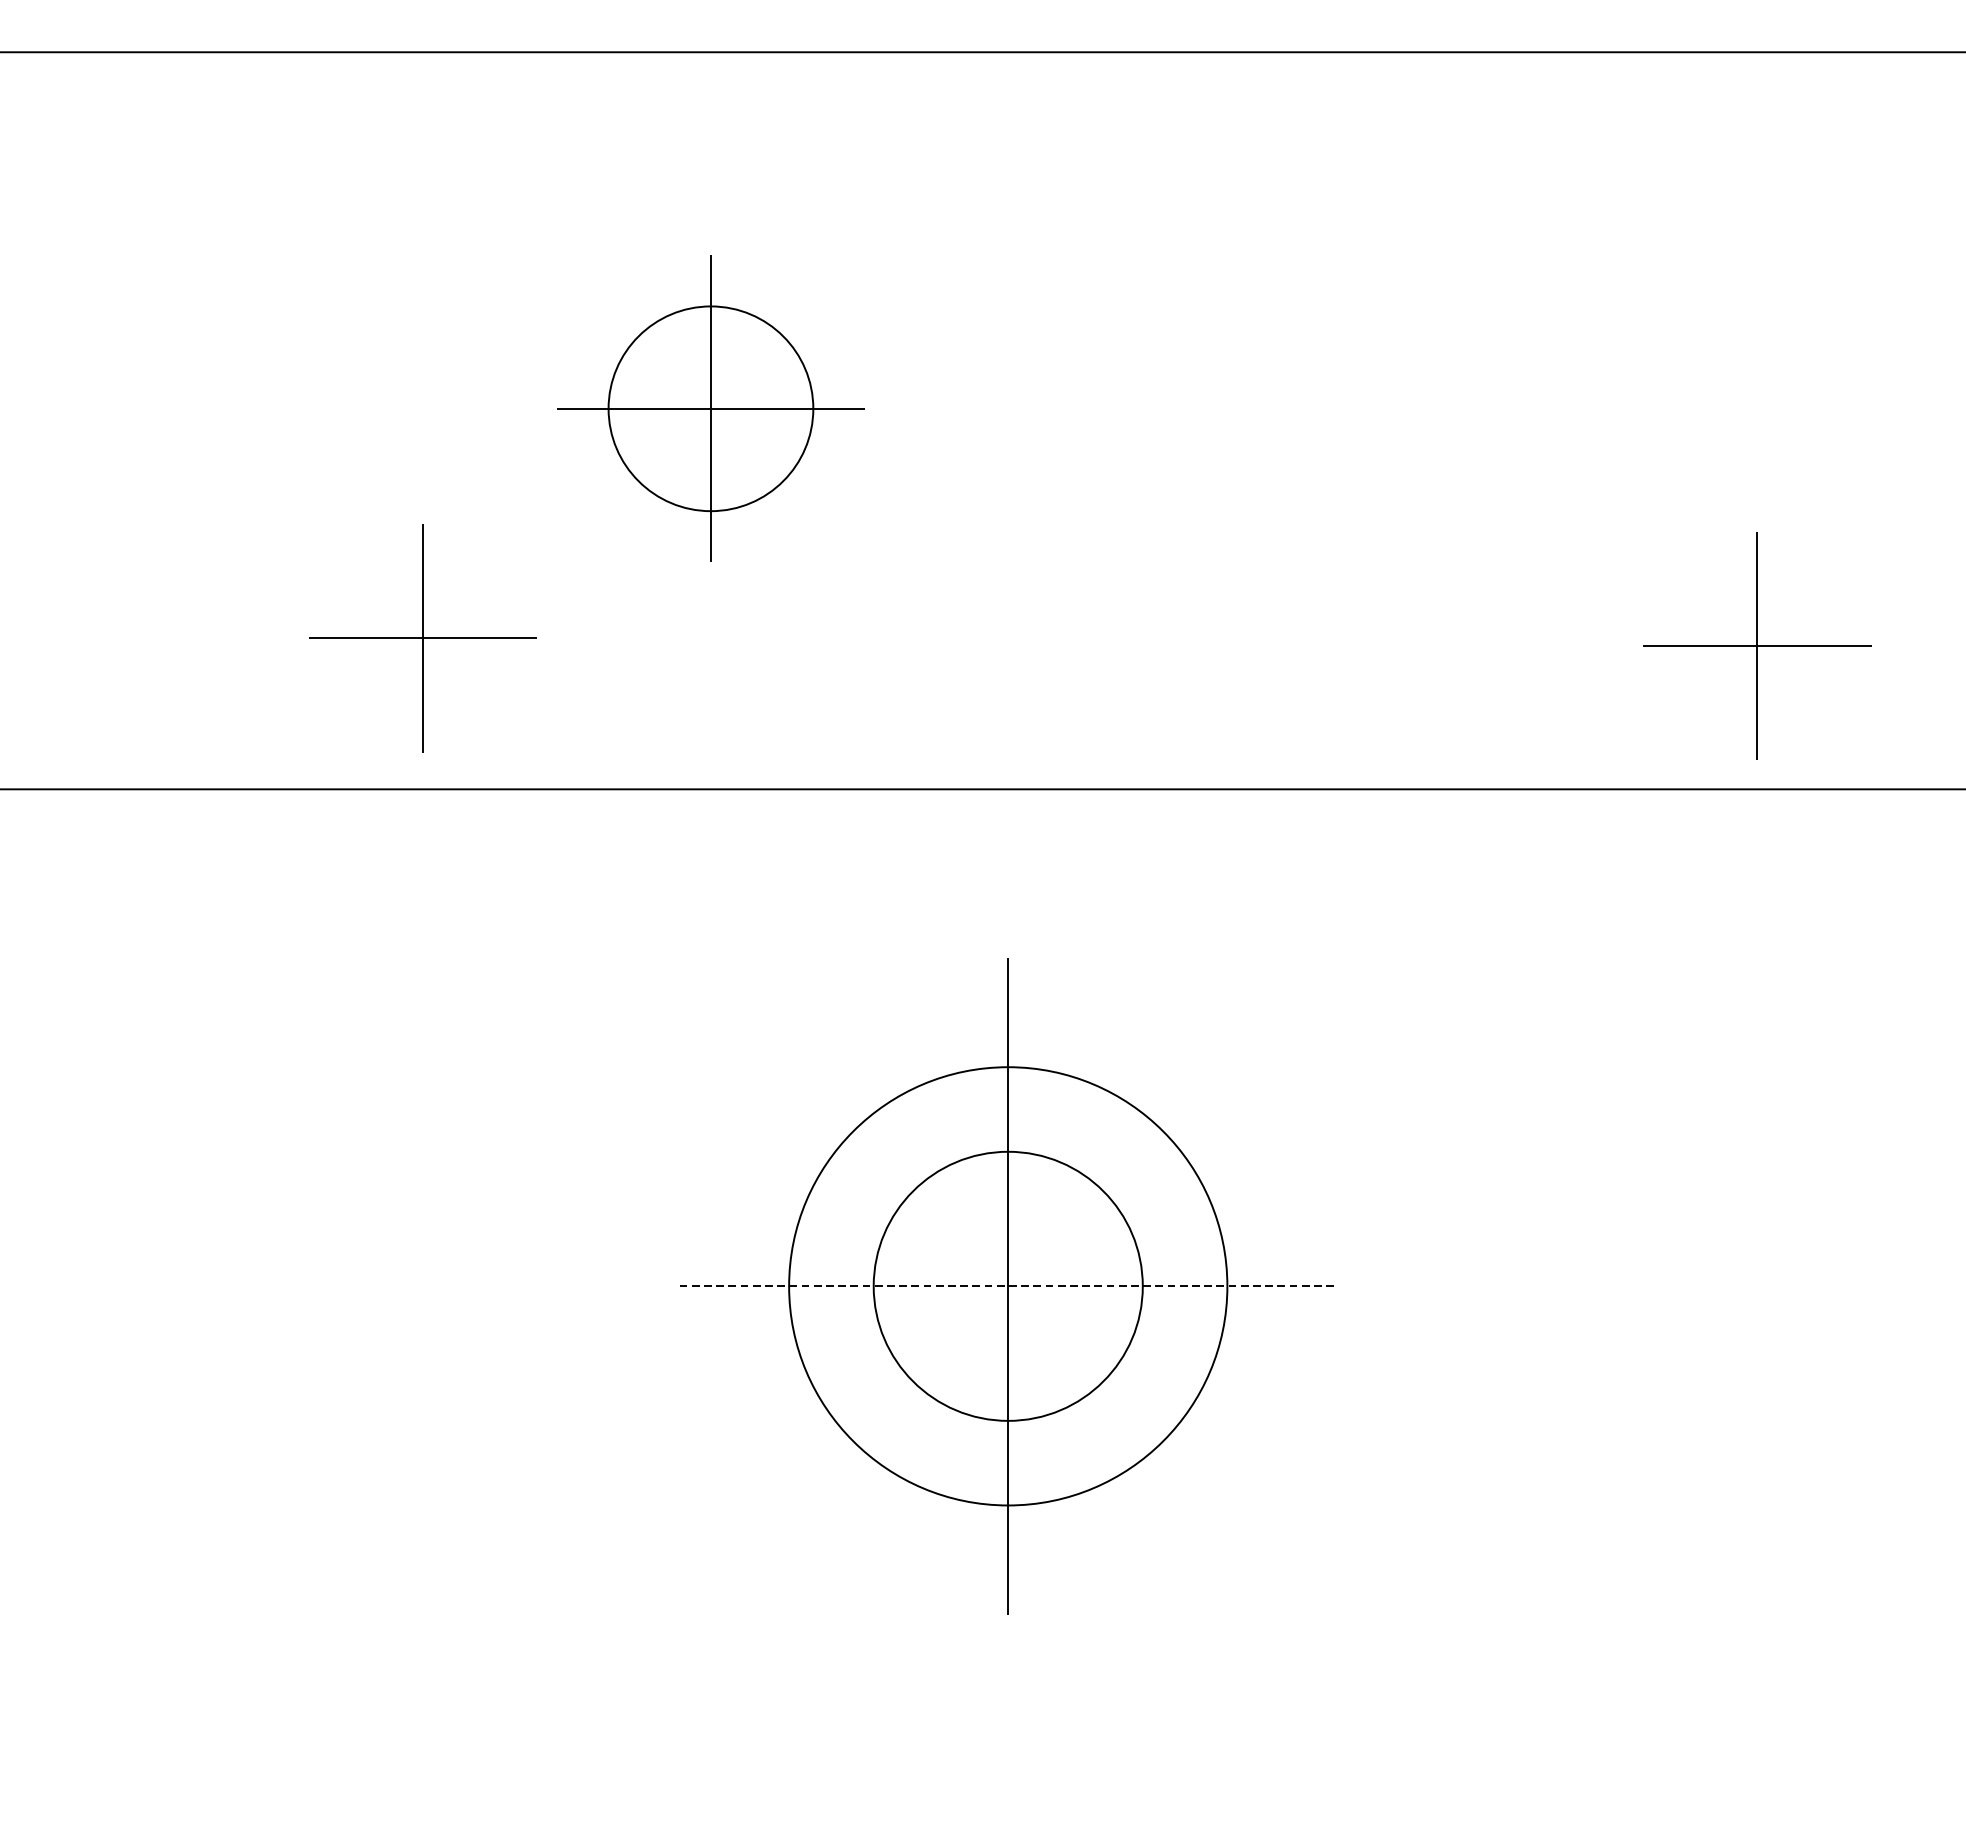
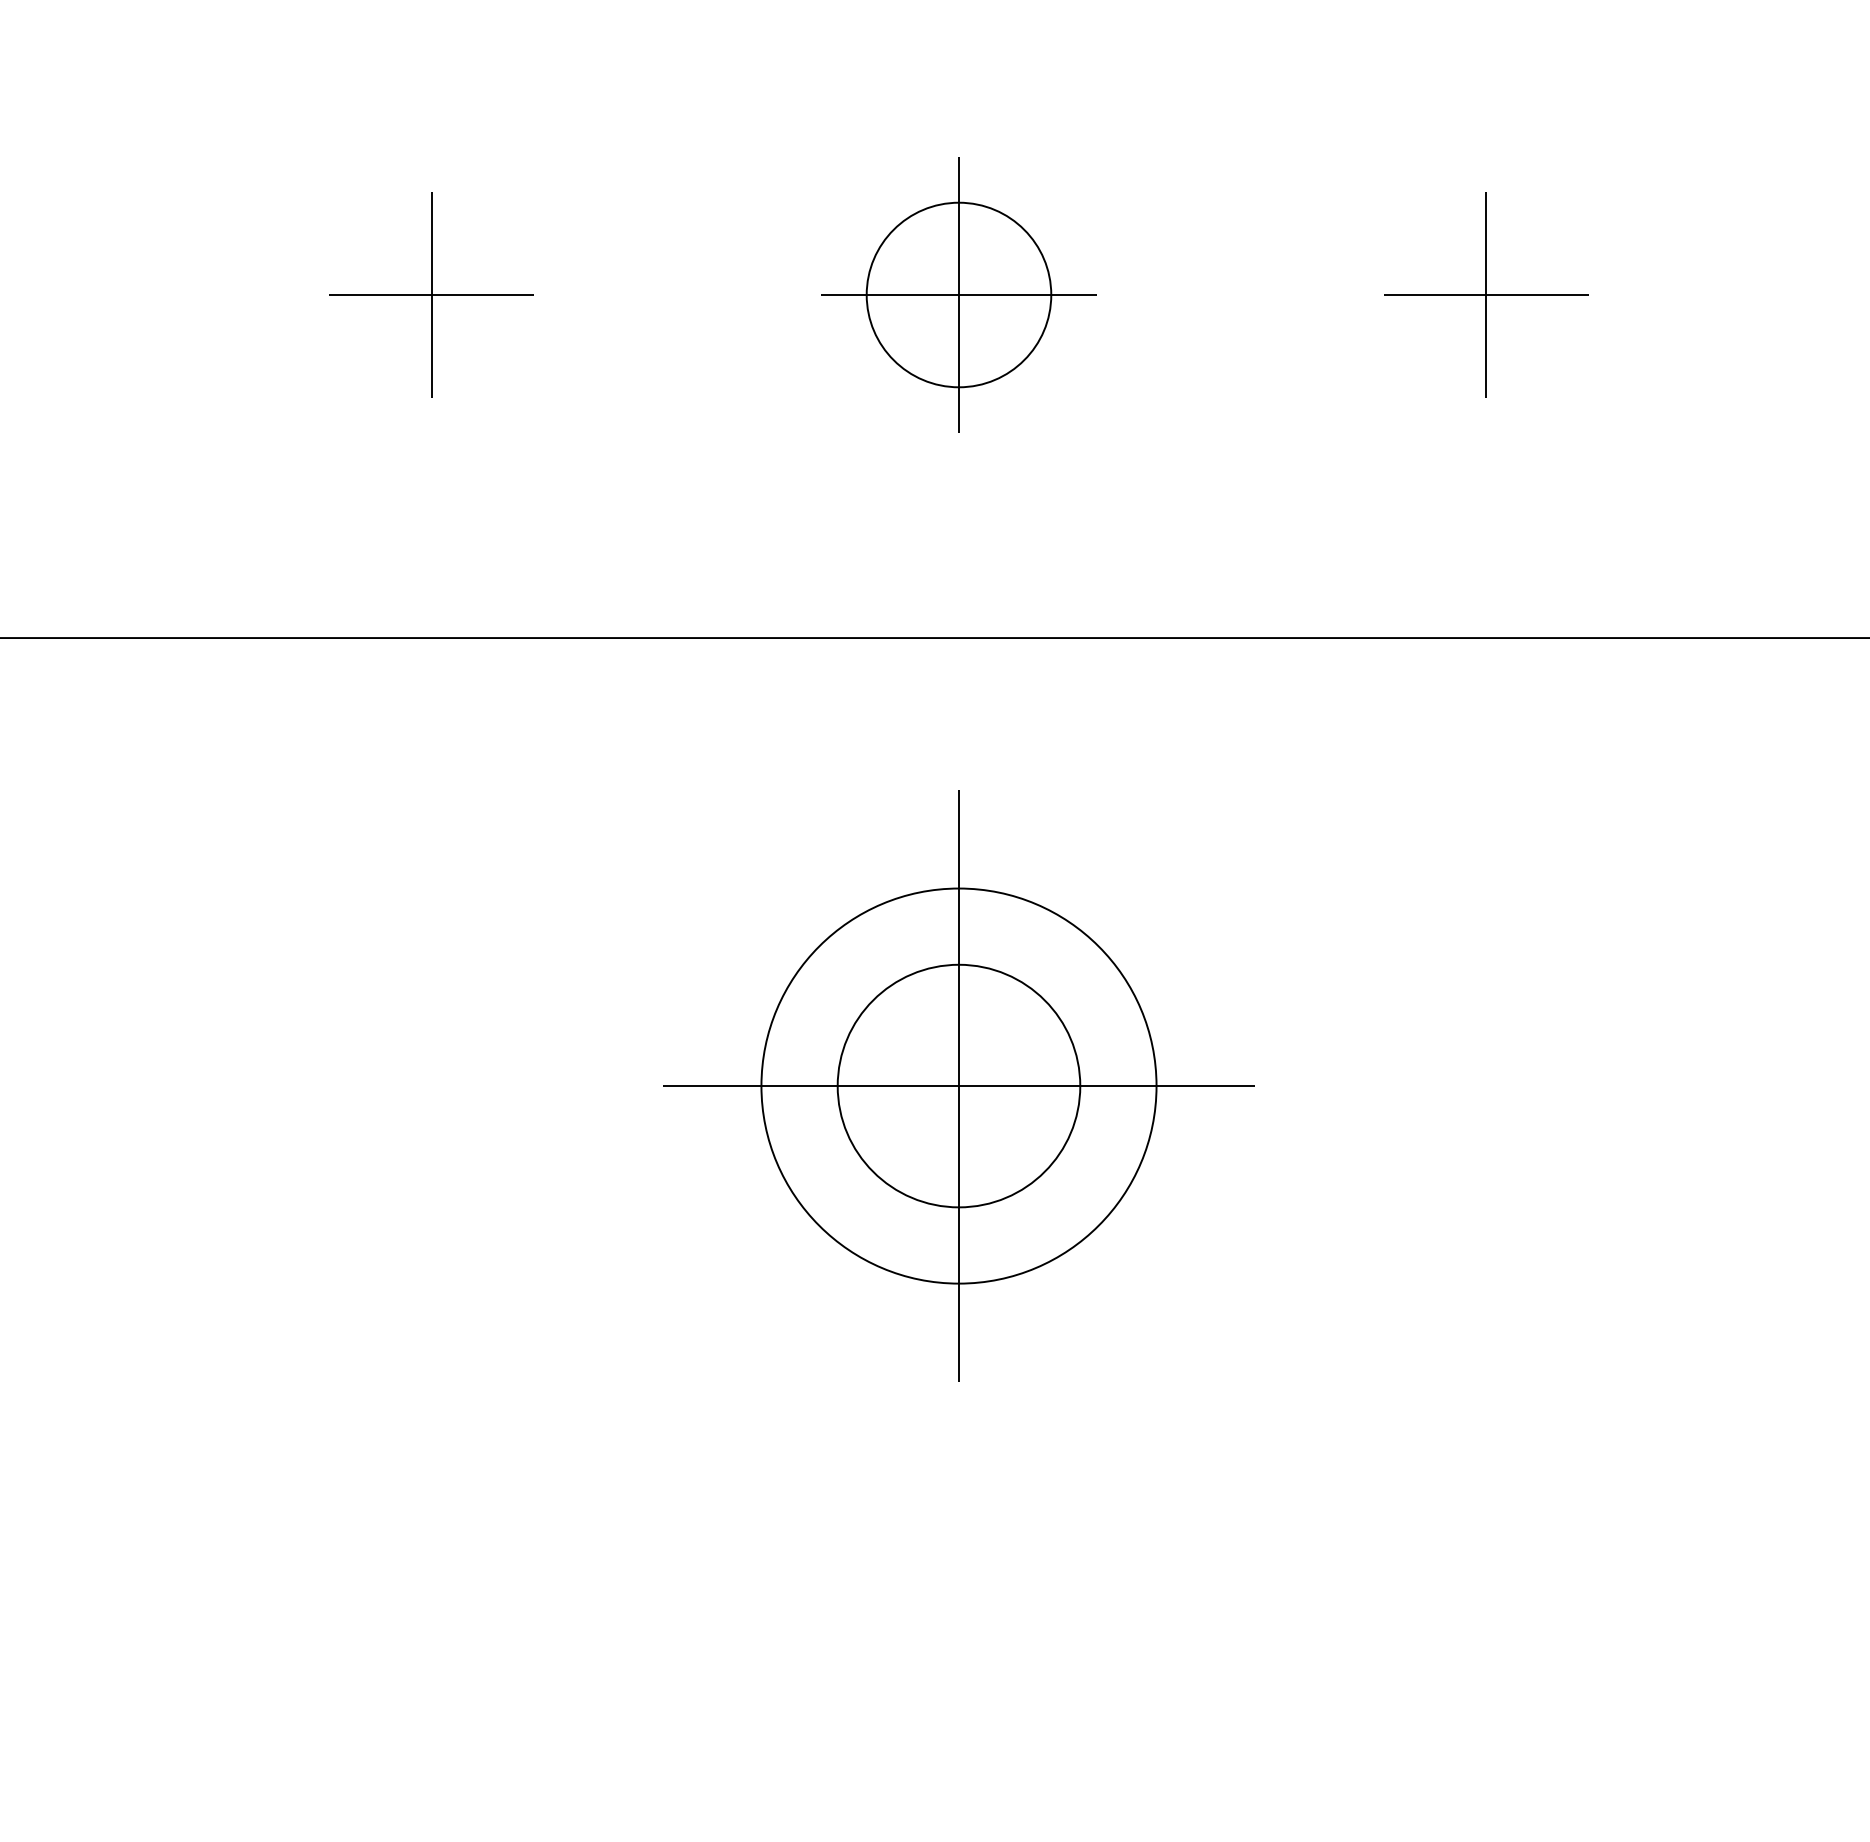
part: (710, 408) -> (958, 294), moved
part: (423, 637) -> (431, 294), moved
part: (1757, 645) -> (1486, 294), moved
line: (1008, 1286) -> (959, 1086), dashed -> solid

